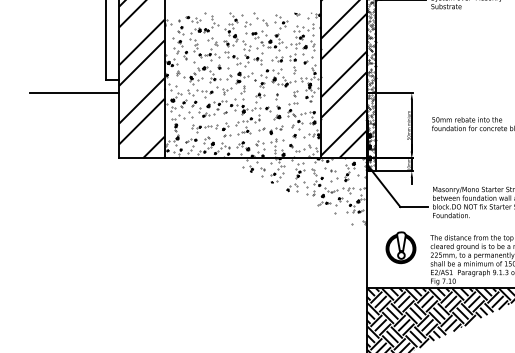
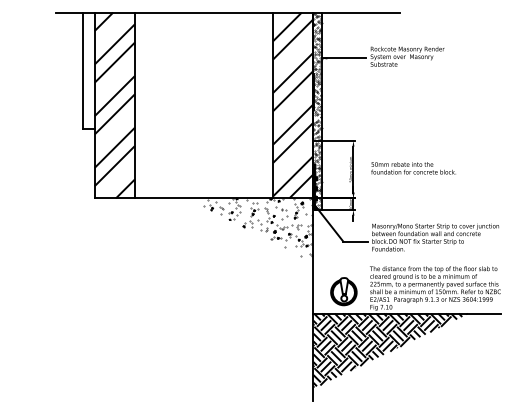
hatch: (242, 85) -> (203, 134), removed
line: (73, 92) -> (54, 140), removed
part: (400, 247) -> (343, 291), moved

